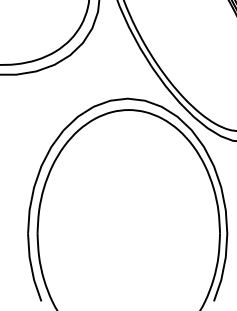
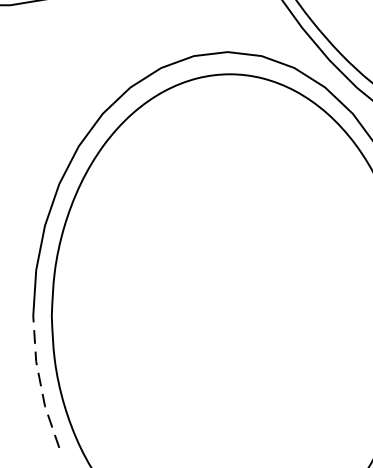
line: (31, 267) -> (39, 381), solid -> dashed

